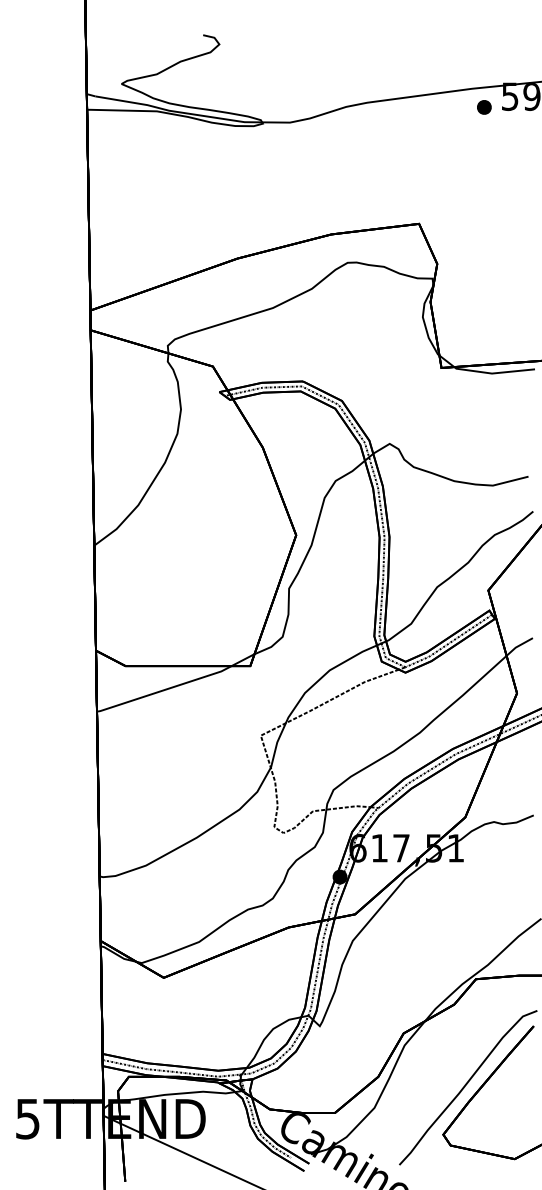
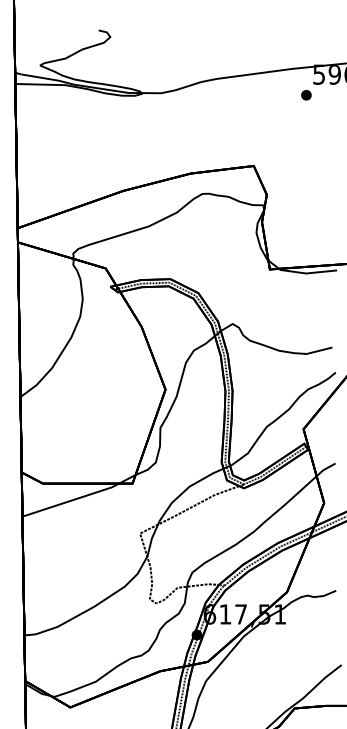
part: (484, 107) -> (306, 95), moved

